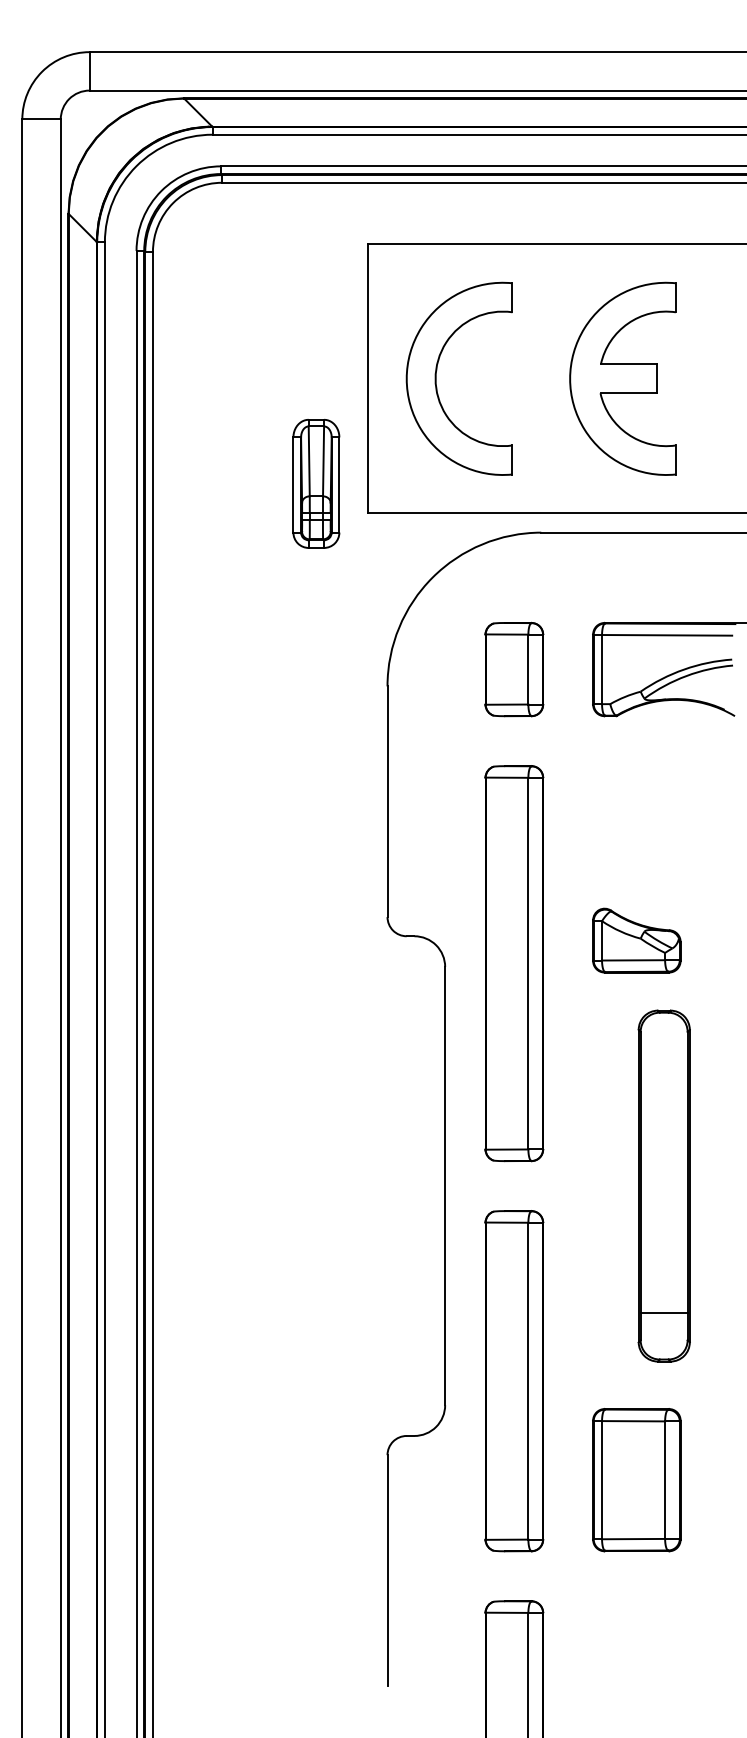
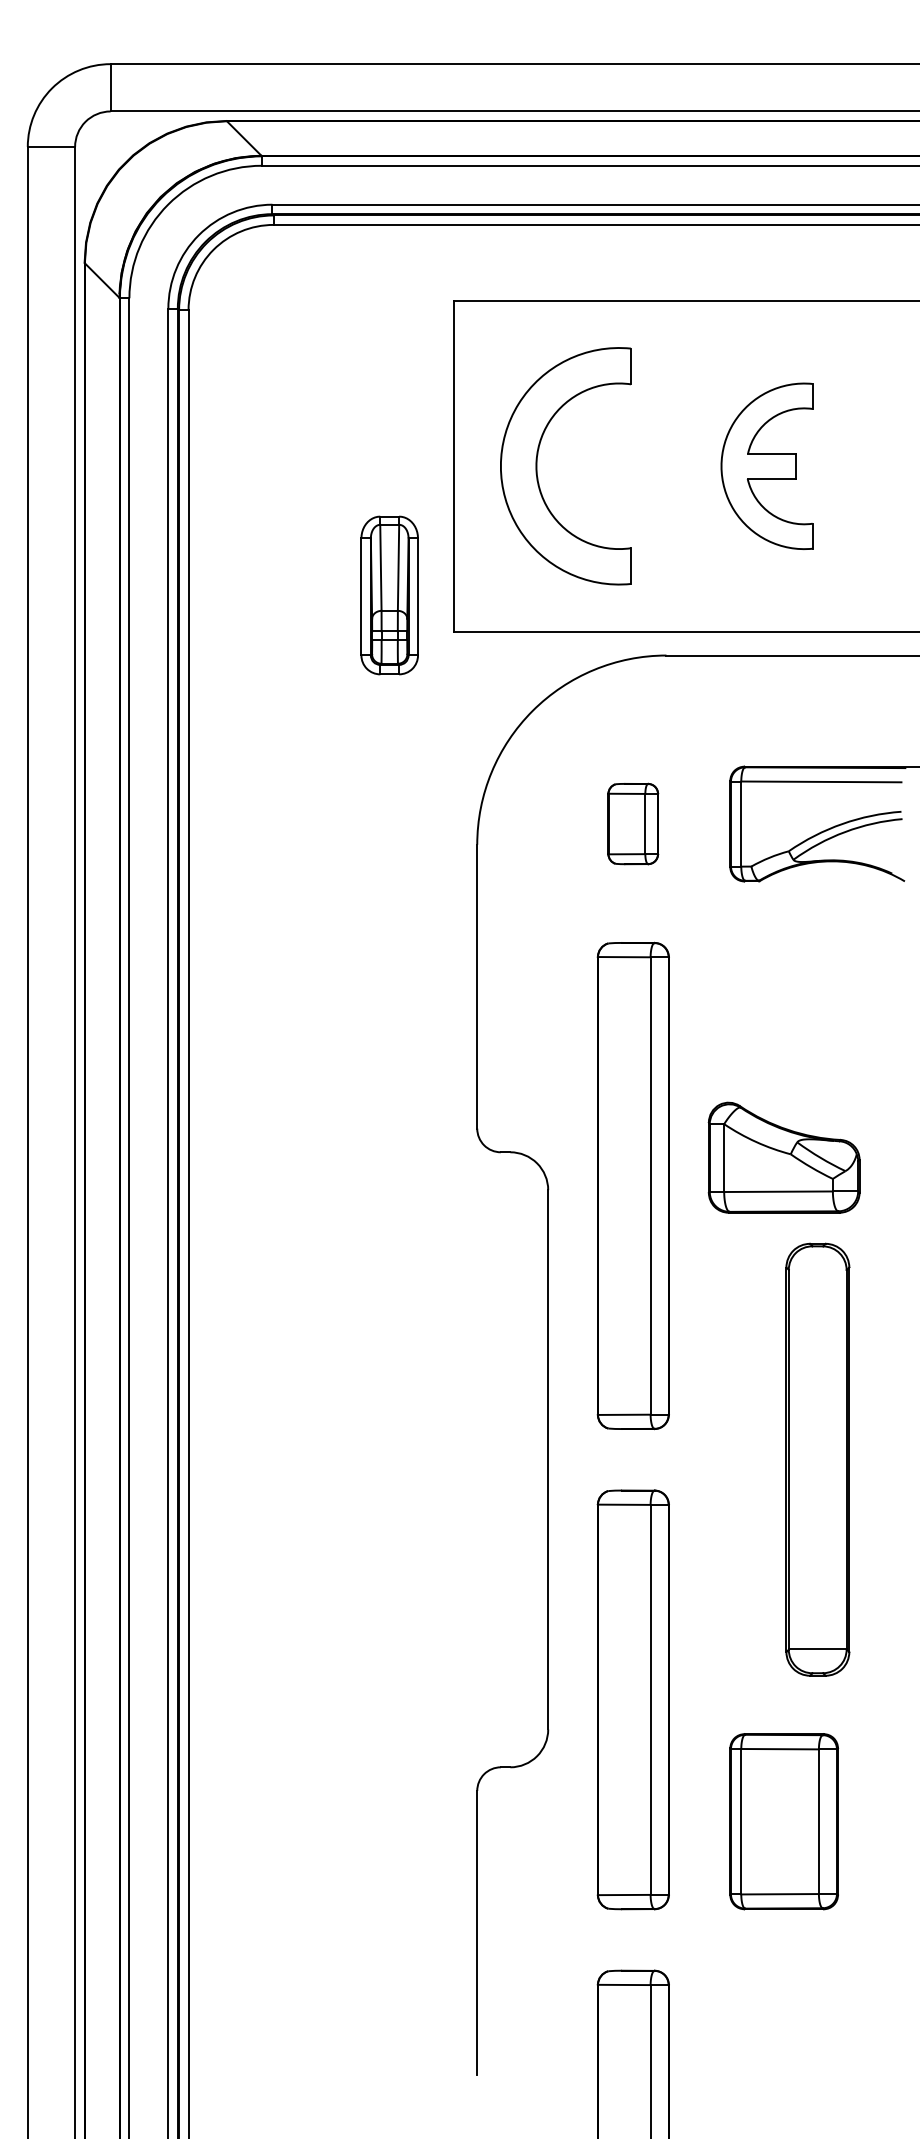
part: (622, 379) -> (766, 466), size x0.7
part: (513, 669) -> (632, 823), size x0.7
part: (636, 940) -> (783, 1157), size x1.4
line: (663, 1312) -> (817, 1648), moved

